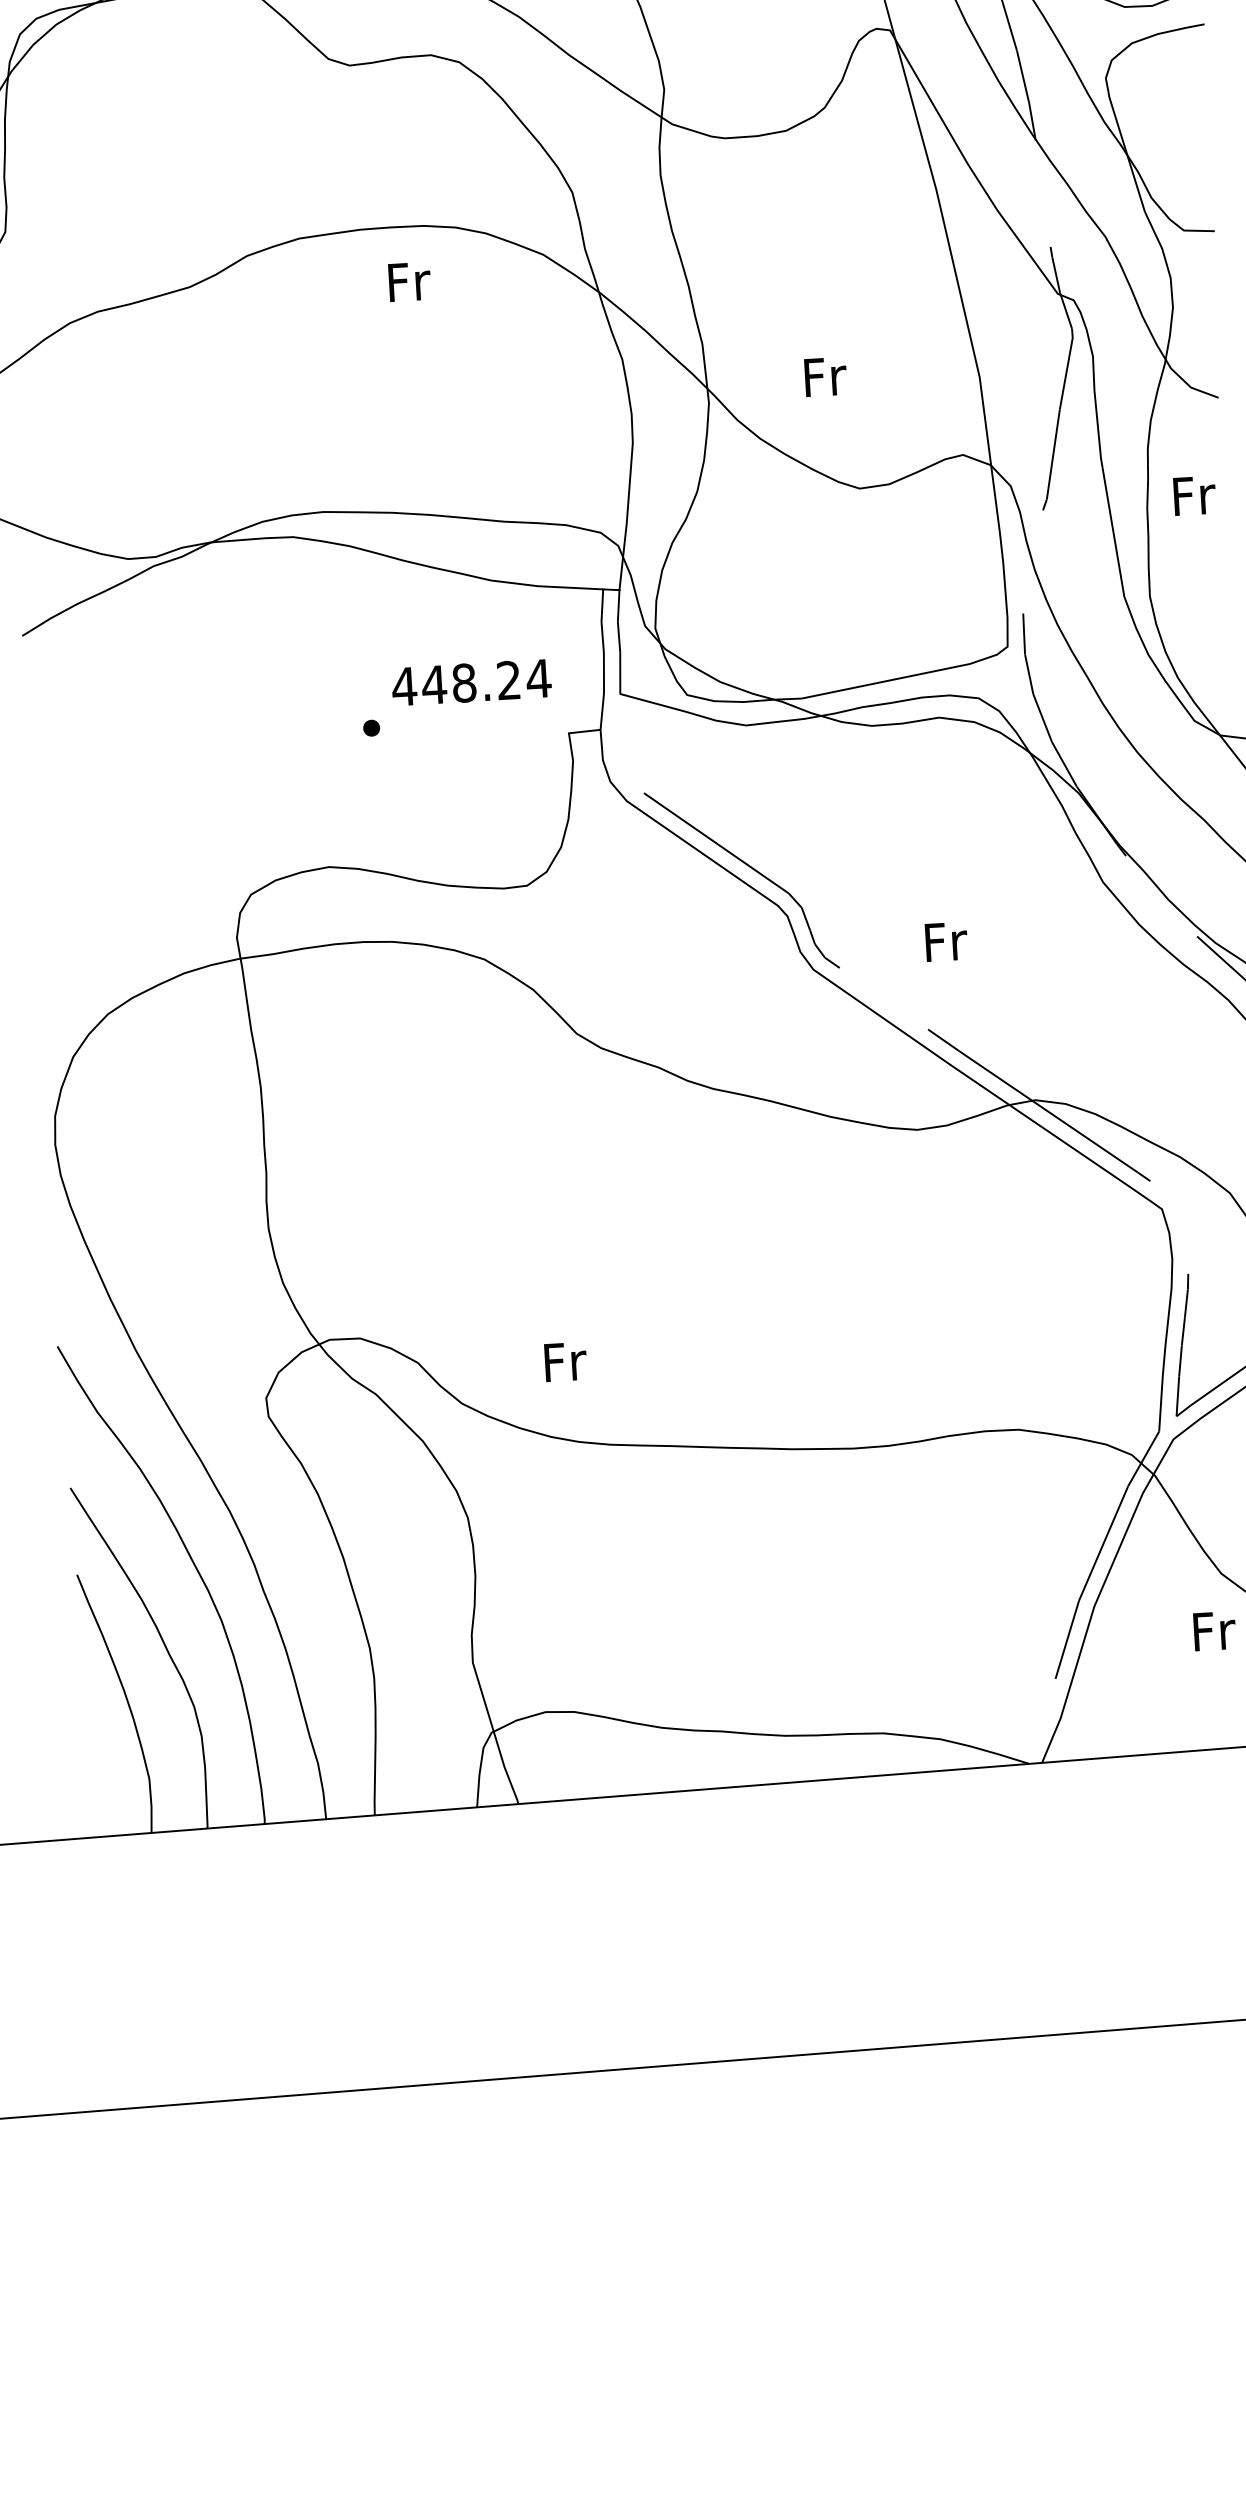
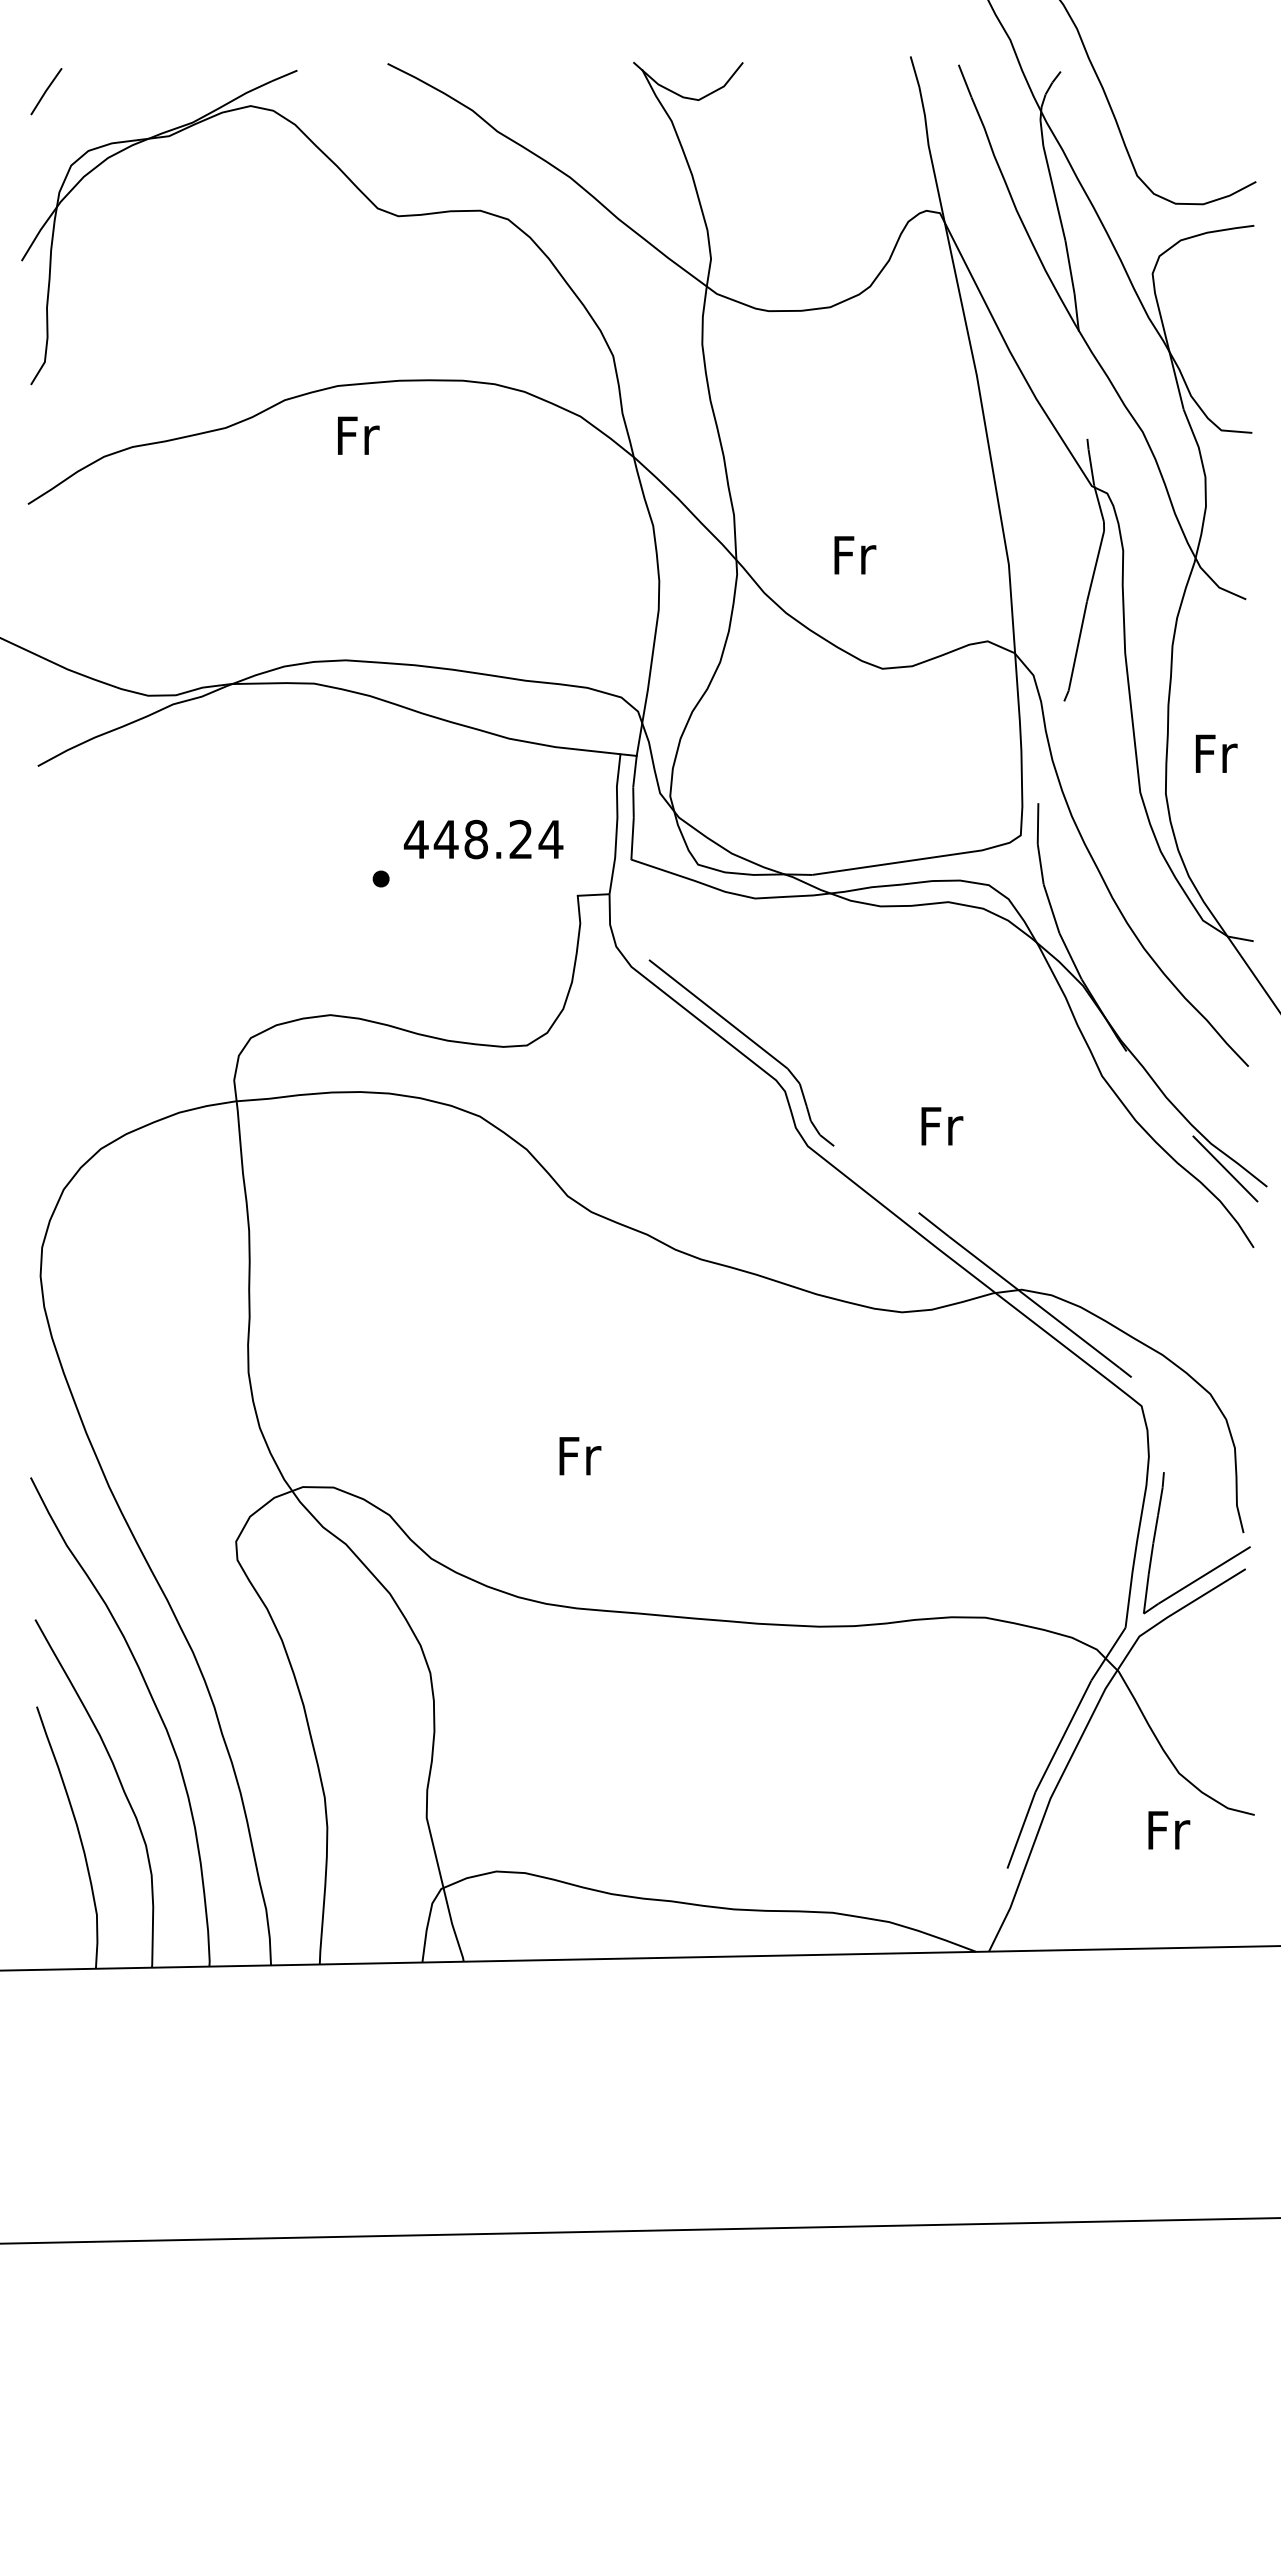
text: (409, 281) -> (358, 435), moved
text: (1194, 495) -> (1216, 753), moved
text: (565, 1362) -> (580, 1456), moved

